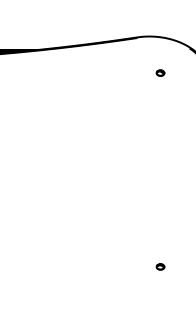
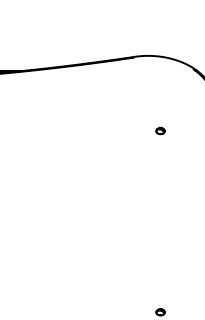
part: (160, 72) -> (160, 130), moved

